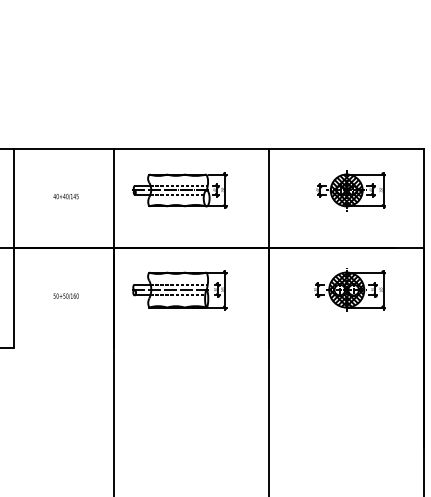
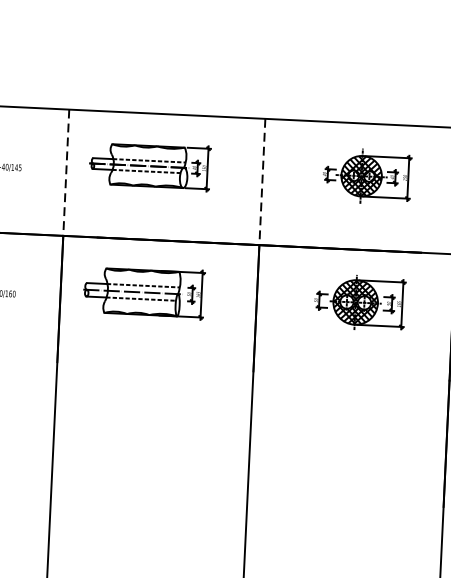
line: (114, 198) -> (66, 172), solid -> dashed
line: (268, 198) -> (261, 181), solid -> dashed

